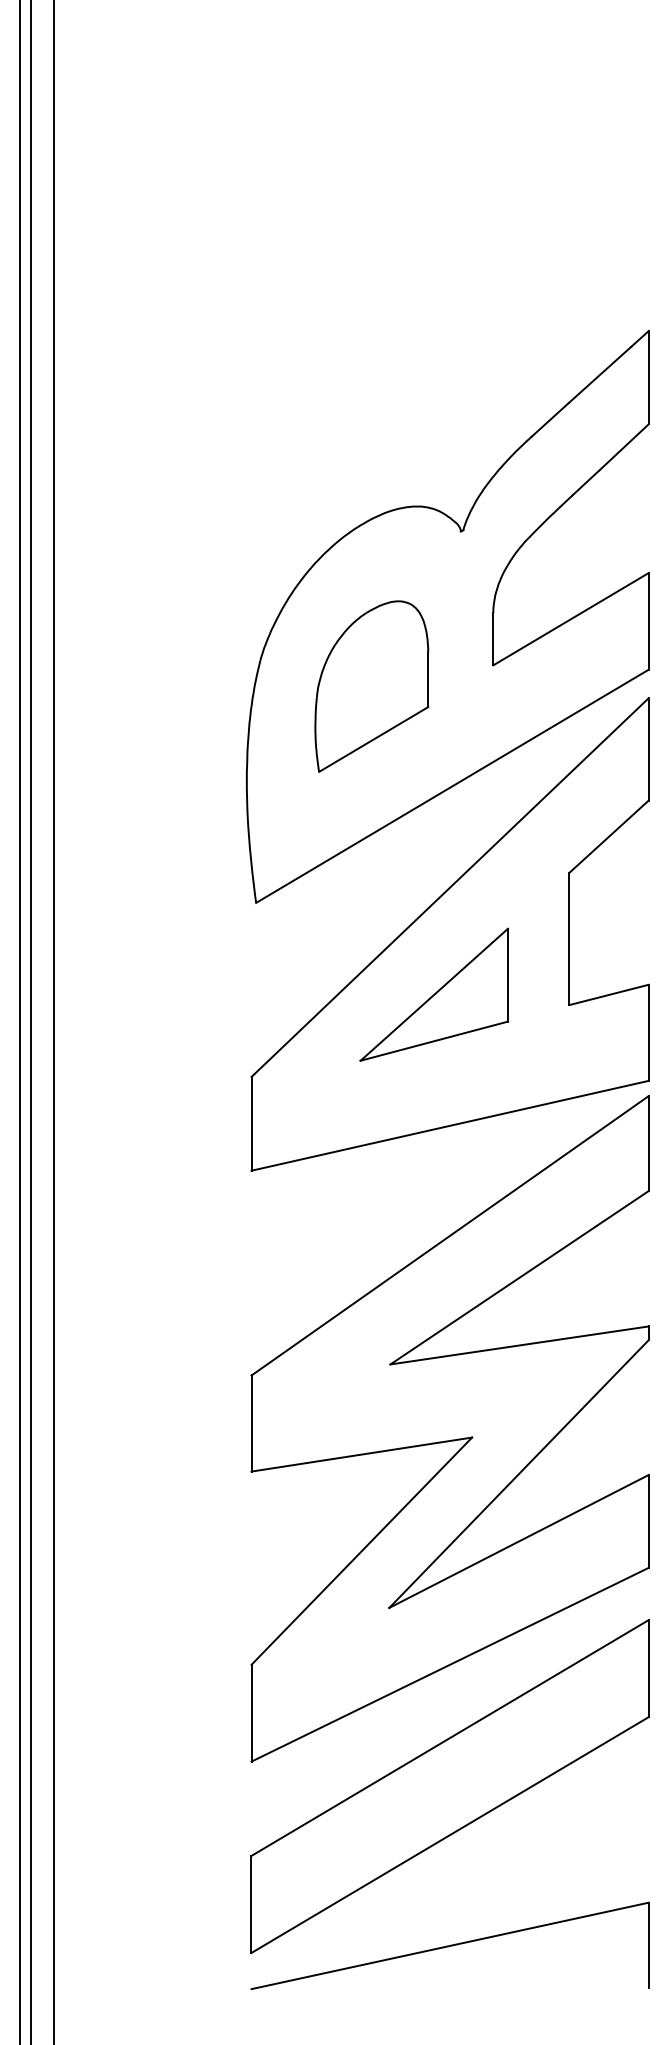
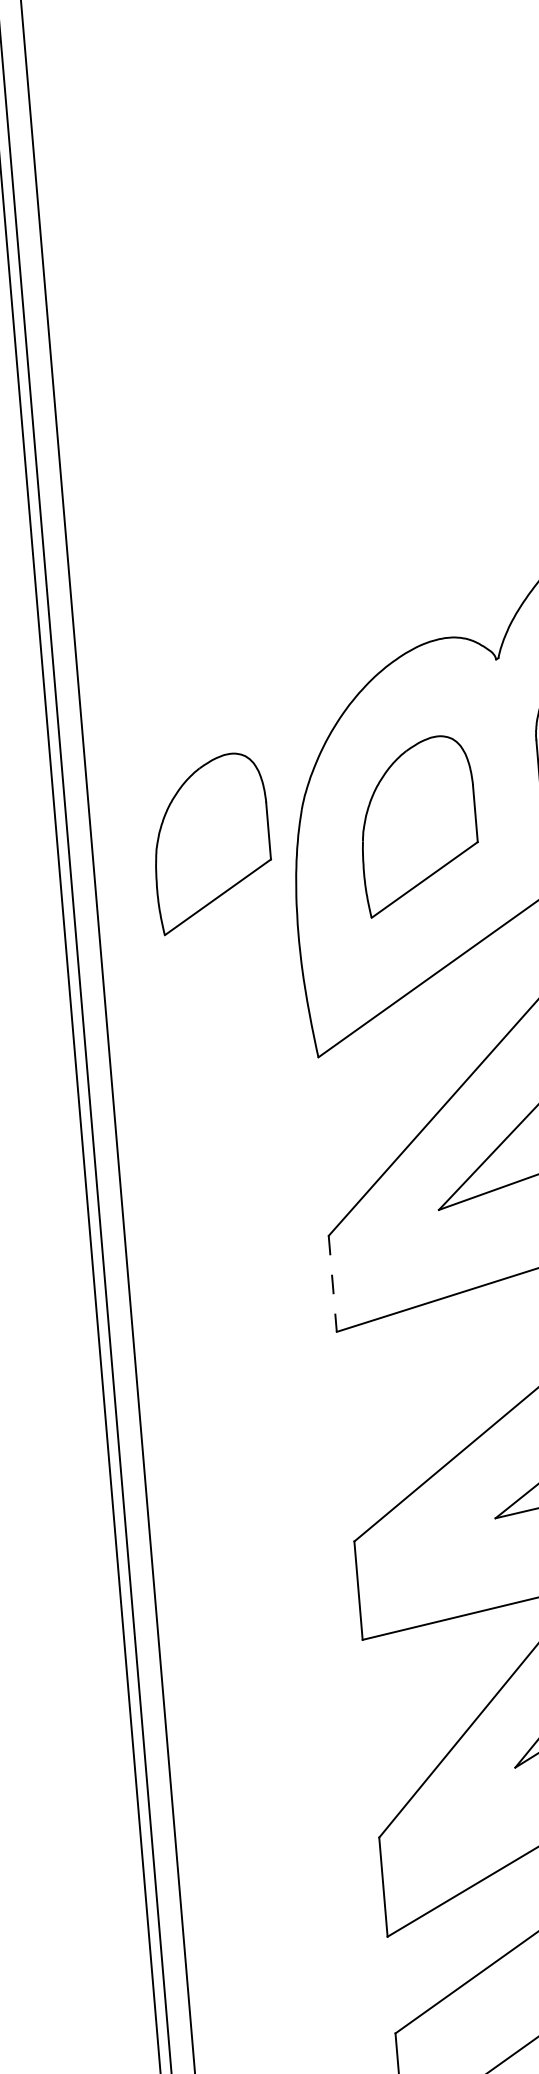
part: (169, 686) -> (211, 843), added
line: (251, 1123) -> (332, 1283), solid -> dashed

